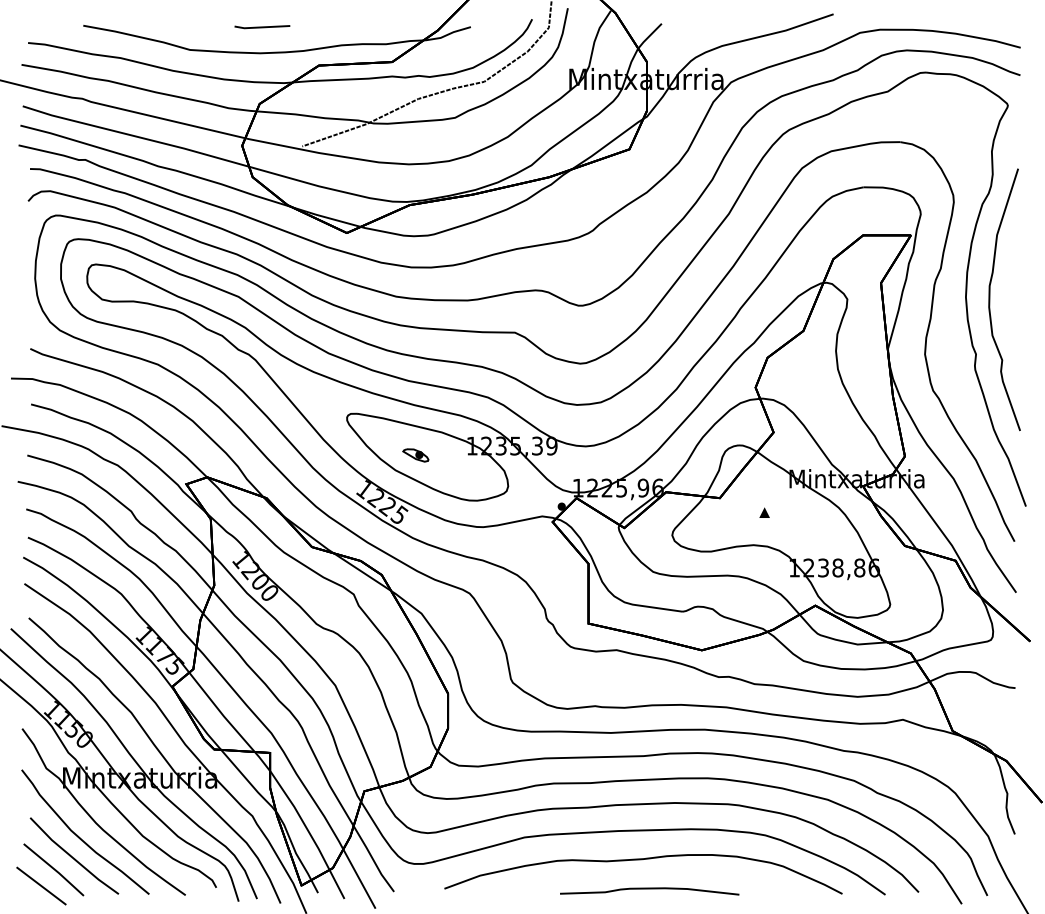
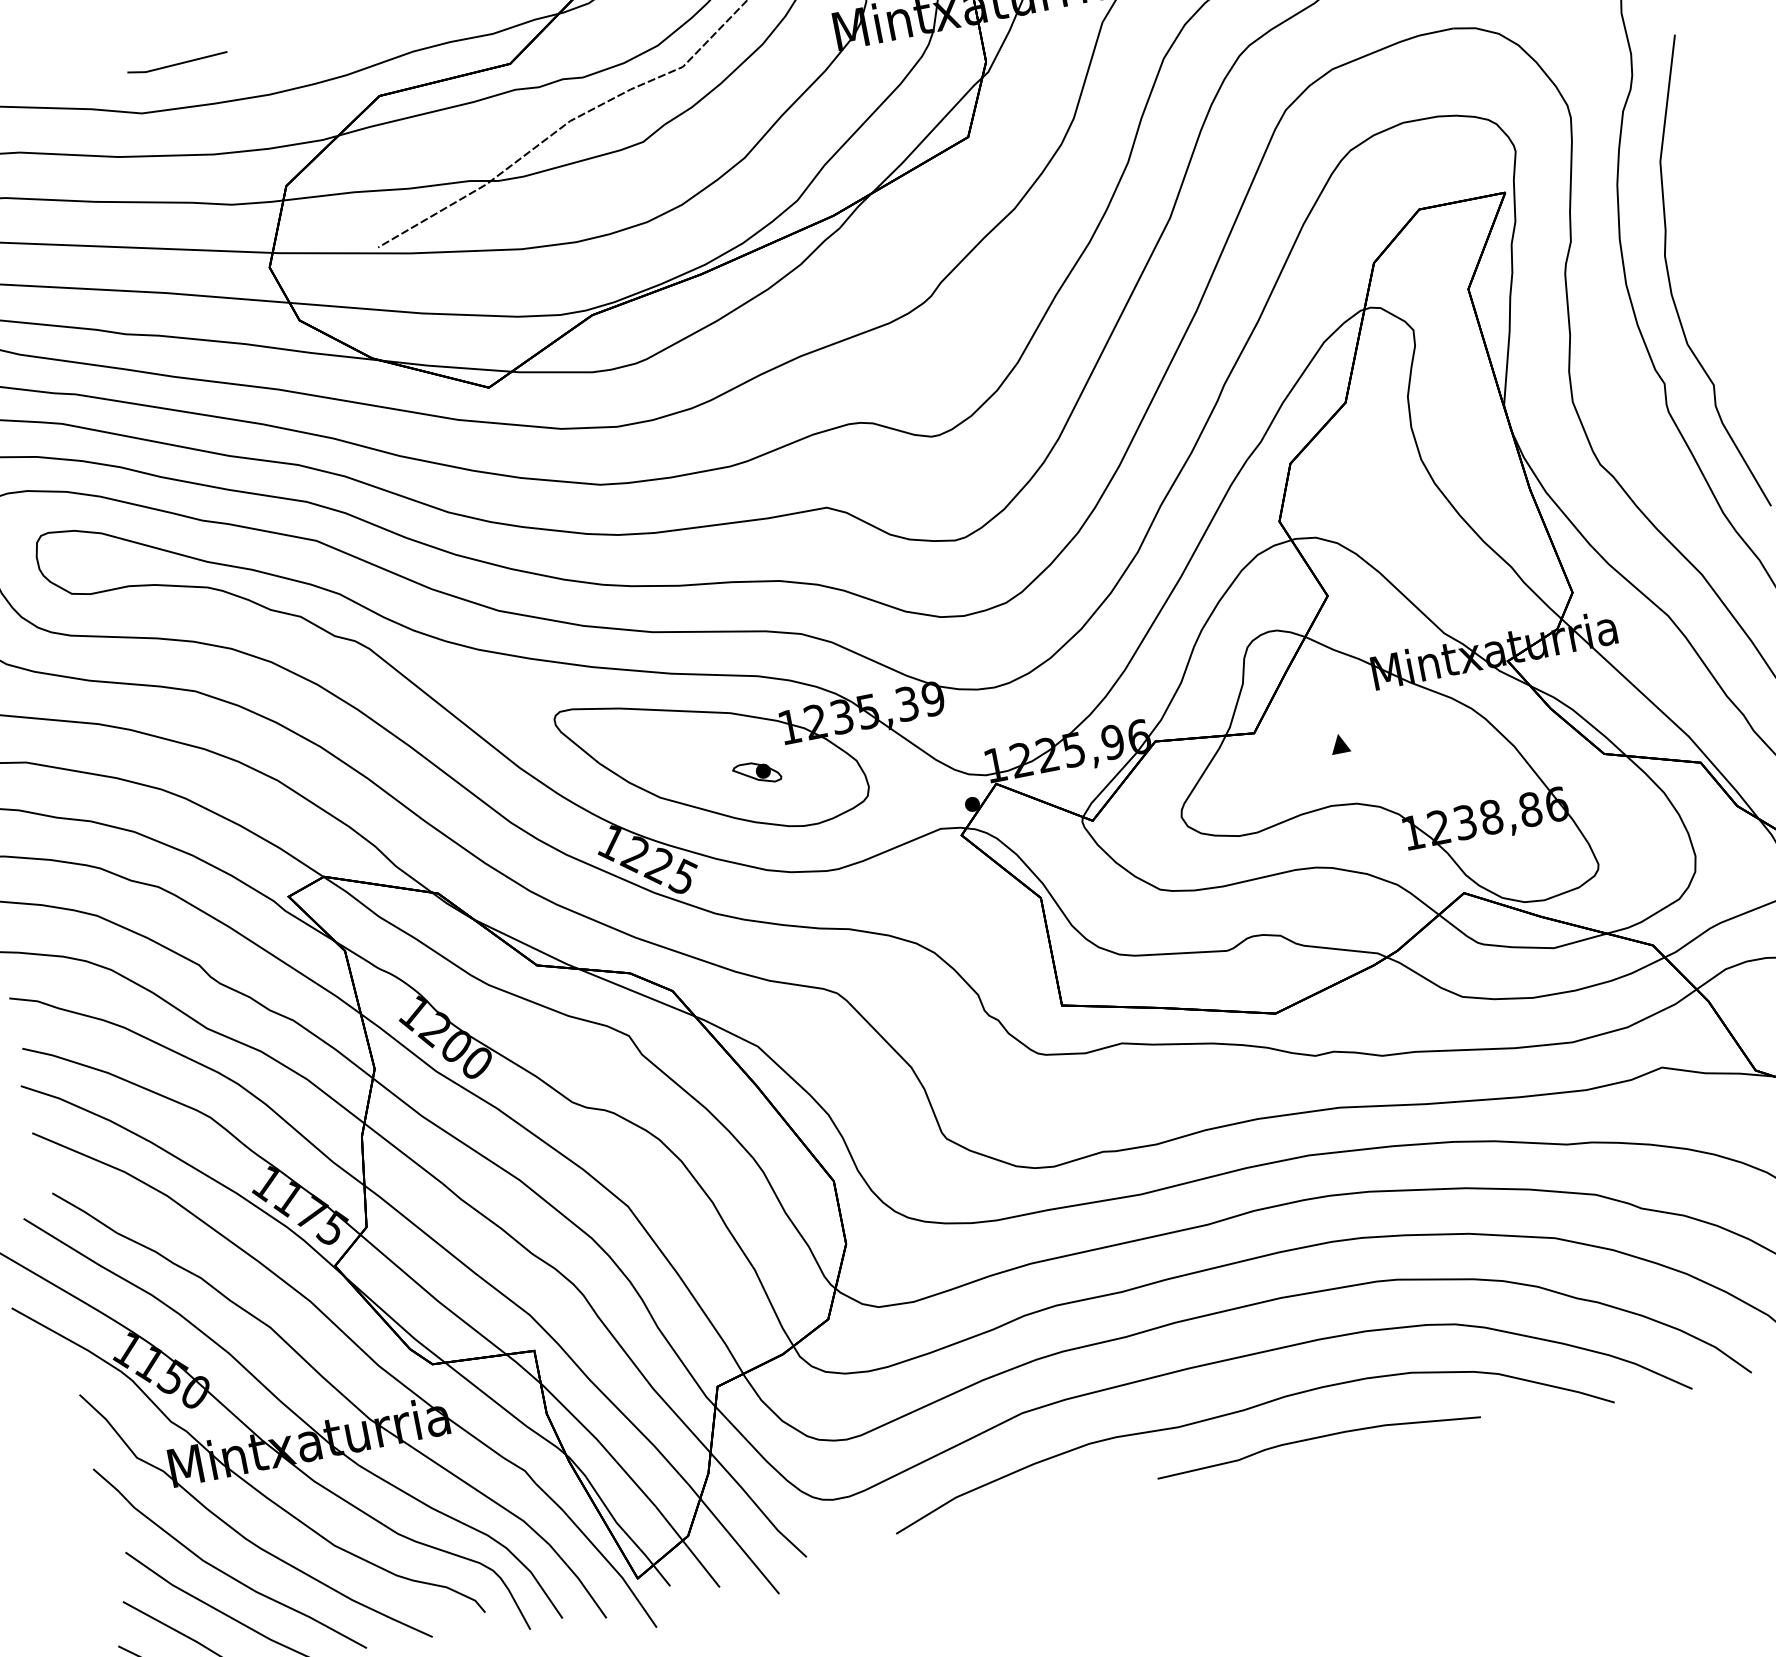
line: (262, 27) -> (177, 64), moved
part: (415, 455) -> (756, 773), moved
curve: (649, 889) -> (1317, 1439), moved

